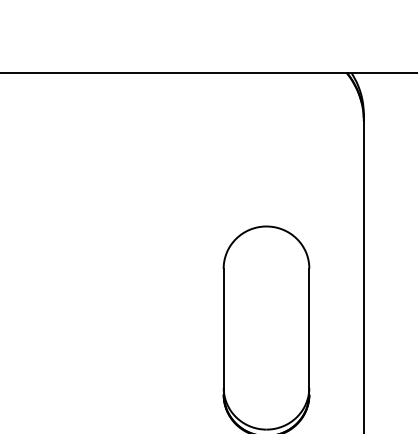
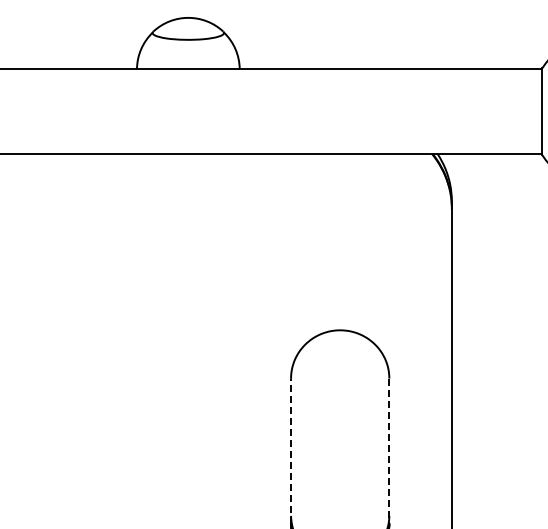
line: (224, 331) -> (291, 450), solid -> dashed
line: (309, 332) -> (389, 451), solid -> dashed

